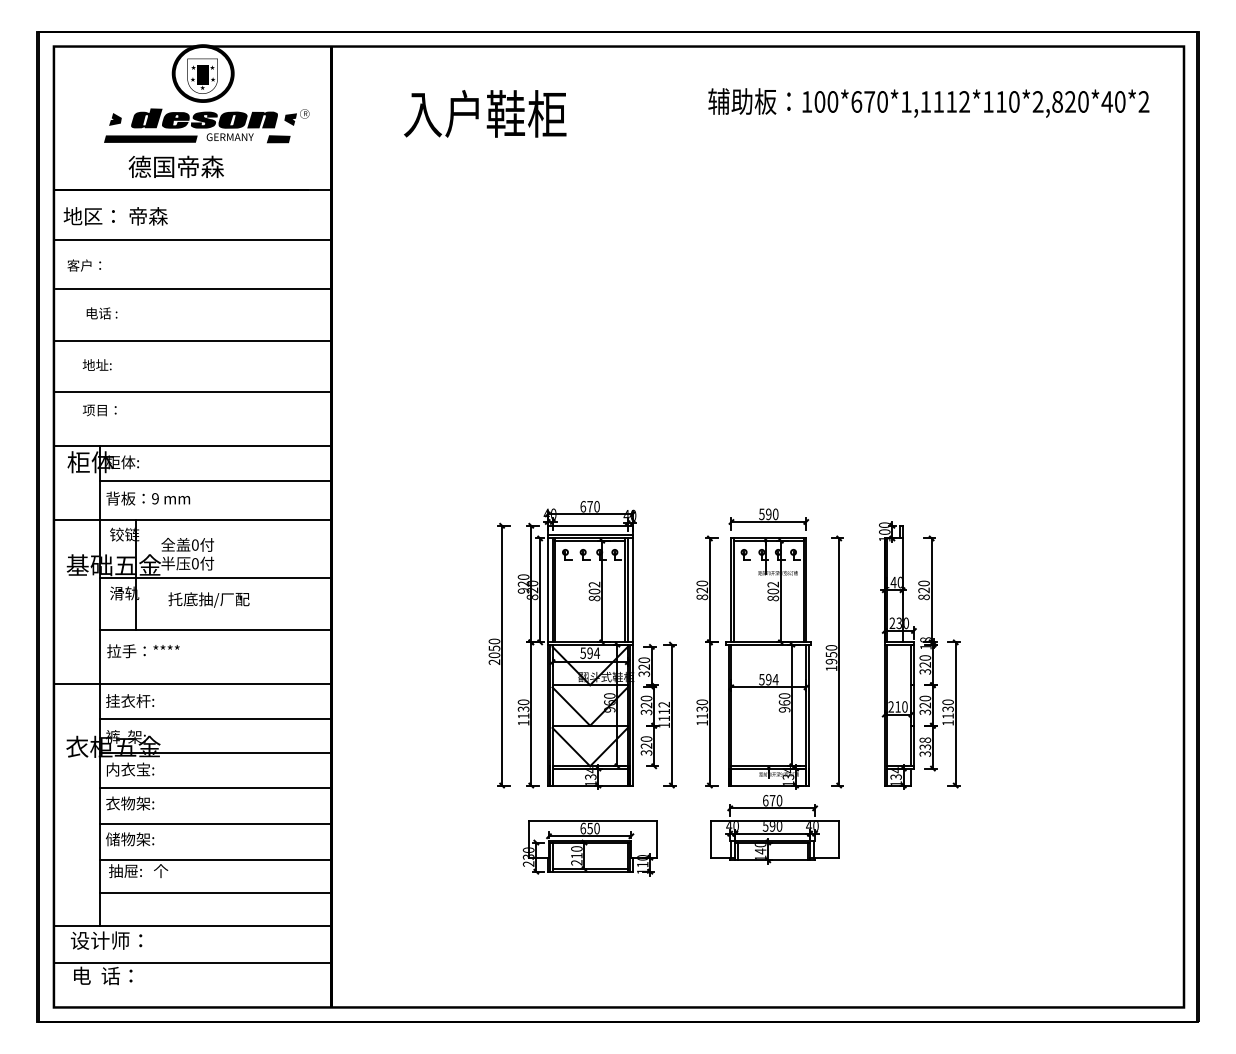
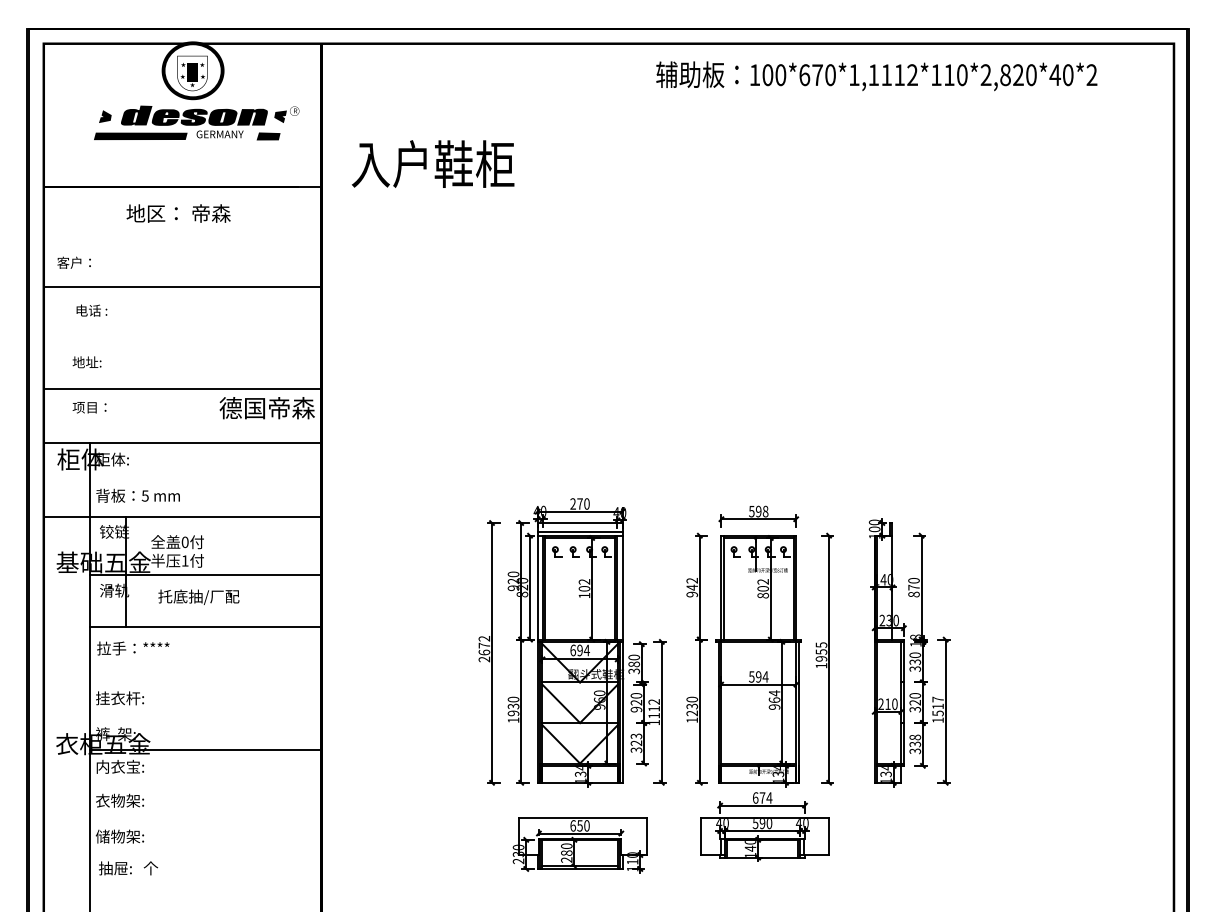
text: (928, 102) -> (876, 75), moved
text: (485, 113) -> (433, 163), moved
text: (175, 166) -> (266, 407), moved
text: (115, 216) -> (178, 213), moved
line: (192, 239) -> (182, 236), removed
line: (192, 340) -> (182, 337), removed
line: (215, 481) -> (205, 478), removed
text: (155, 498) -> (145, 495), 9 -> 5
text: (583, 506) -> (573, 503), 670 -> 270
text: (775, 514) -> (765, 511), 590 -> 598
text: (195, 563) -> (185, 560), 0 -> 1
text: (702, 590) -> (692, 587), 820 -> 942
text: (923, 590) -> (913, 587), 820 -> 870
text: (594, 598) -> (584, 595), 802 -> 102
text: (494, 647) -> (484, 644), 2050 -> 2672
text: (831, 647) -> (821, 644), 1950 -> 1955
text: (583, 652) -> (573, 649), 594 -> 694
text: (926, 664) -> (916, 661), 320 -> 330
text: (644, 666) -> (634, 663), 320 -> 380
line: (192, 683) -> (182, 680), removed
text: (784, 696) -> (774, 693), 960 -> 964
text: (947, 708) -> (937, 705), 1130 -> 1517
text: (646, 712) -> (636, 709), 320 -> 920
text: (523, 715) -> (513, 712), 1130 -> 1930
text: (701, 715) -> (691, 712), 1130 -> 1230
line: (215, 718) -> (205, 715), removed
text: (646, 738) -> (636, 735), 320 -> 323
line: (215, 787) -> (205, 784), removed
text: (779, 800) -> (769, 797), 670 -> 674
line: (215, 824) -> (205, 821), removed
text: (576, 855) -> (566, 852), 210 -> 280
line: (215, 860) -> (205, 857), removed
line: (215, 892) -> (205, 889), removed

